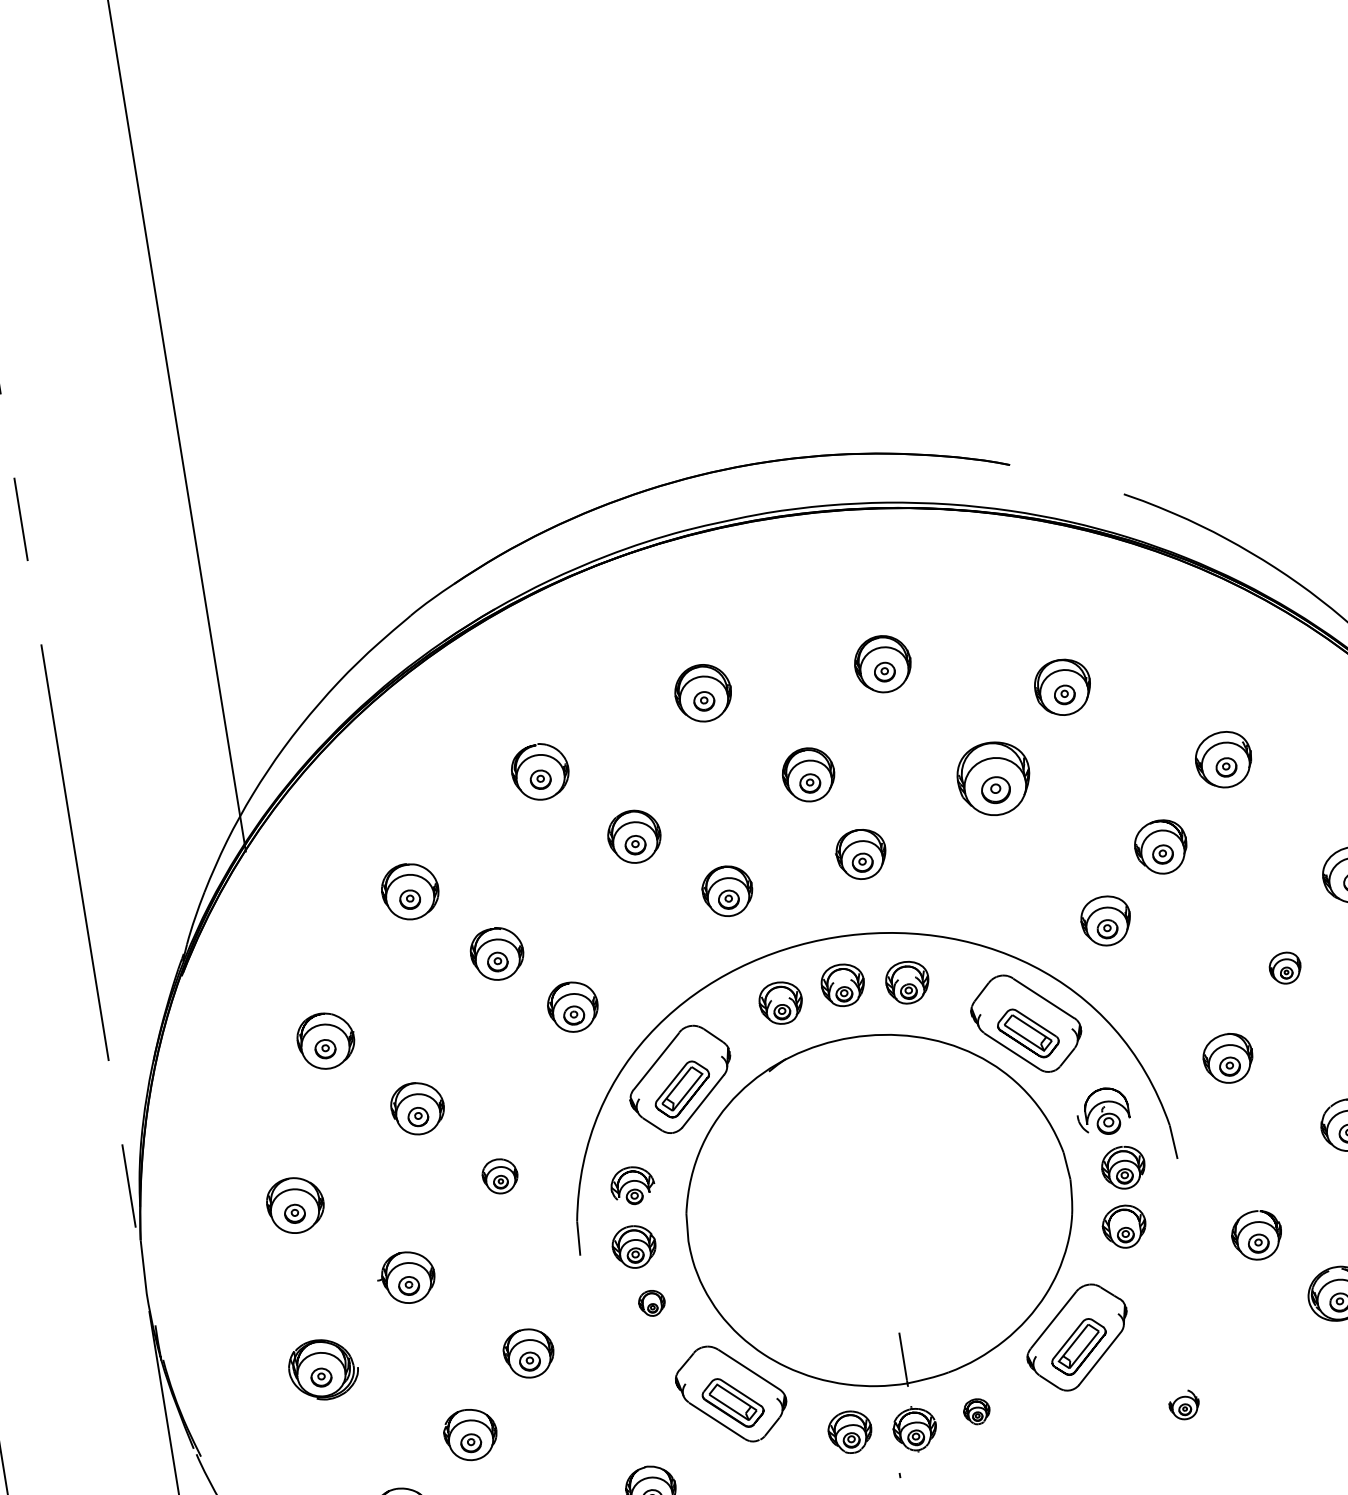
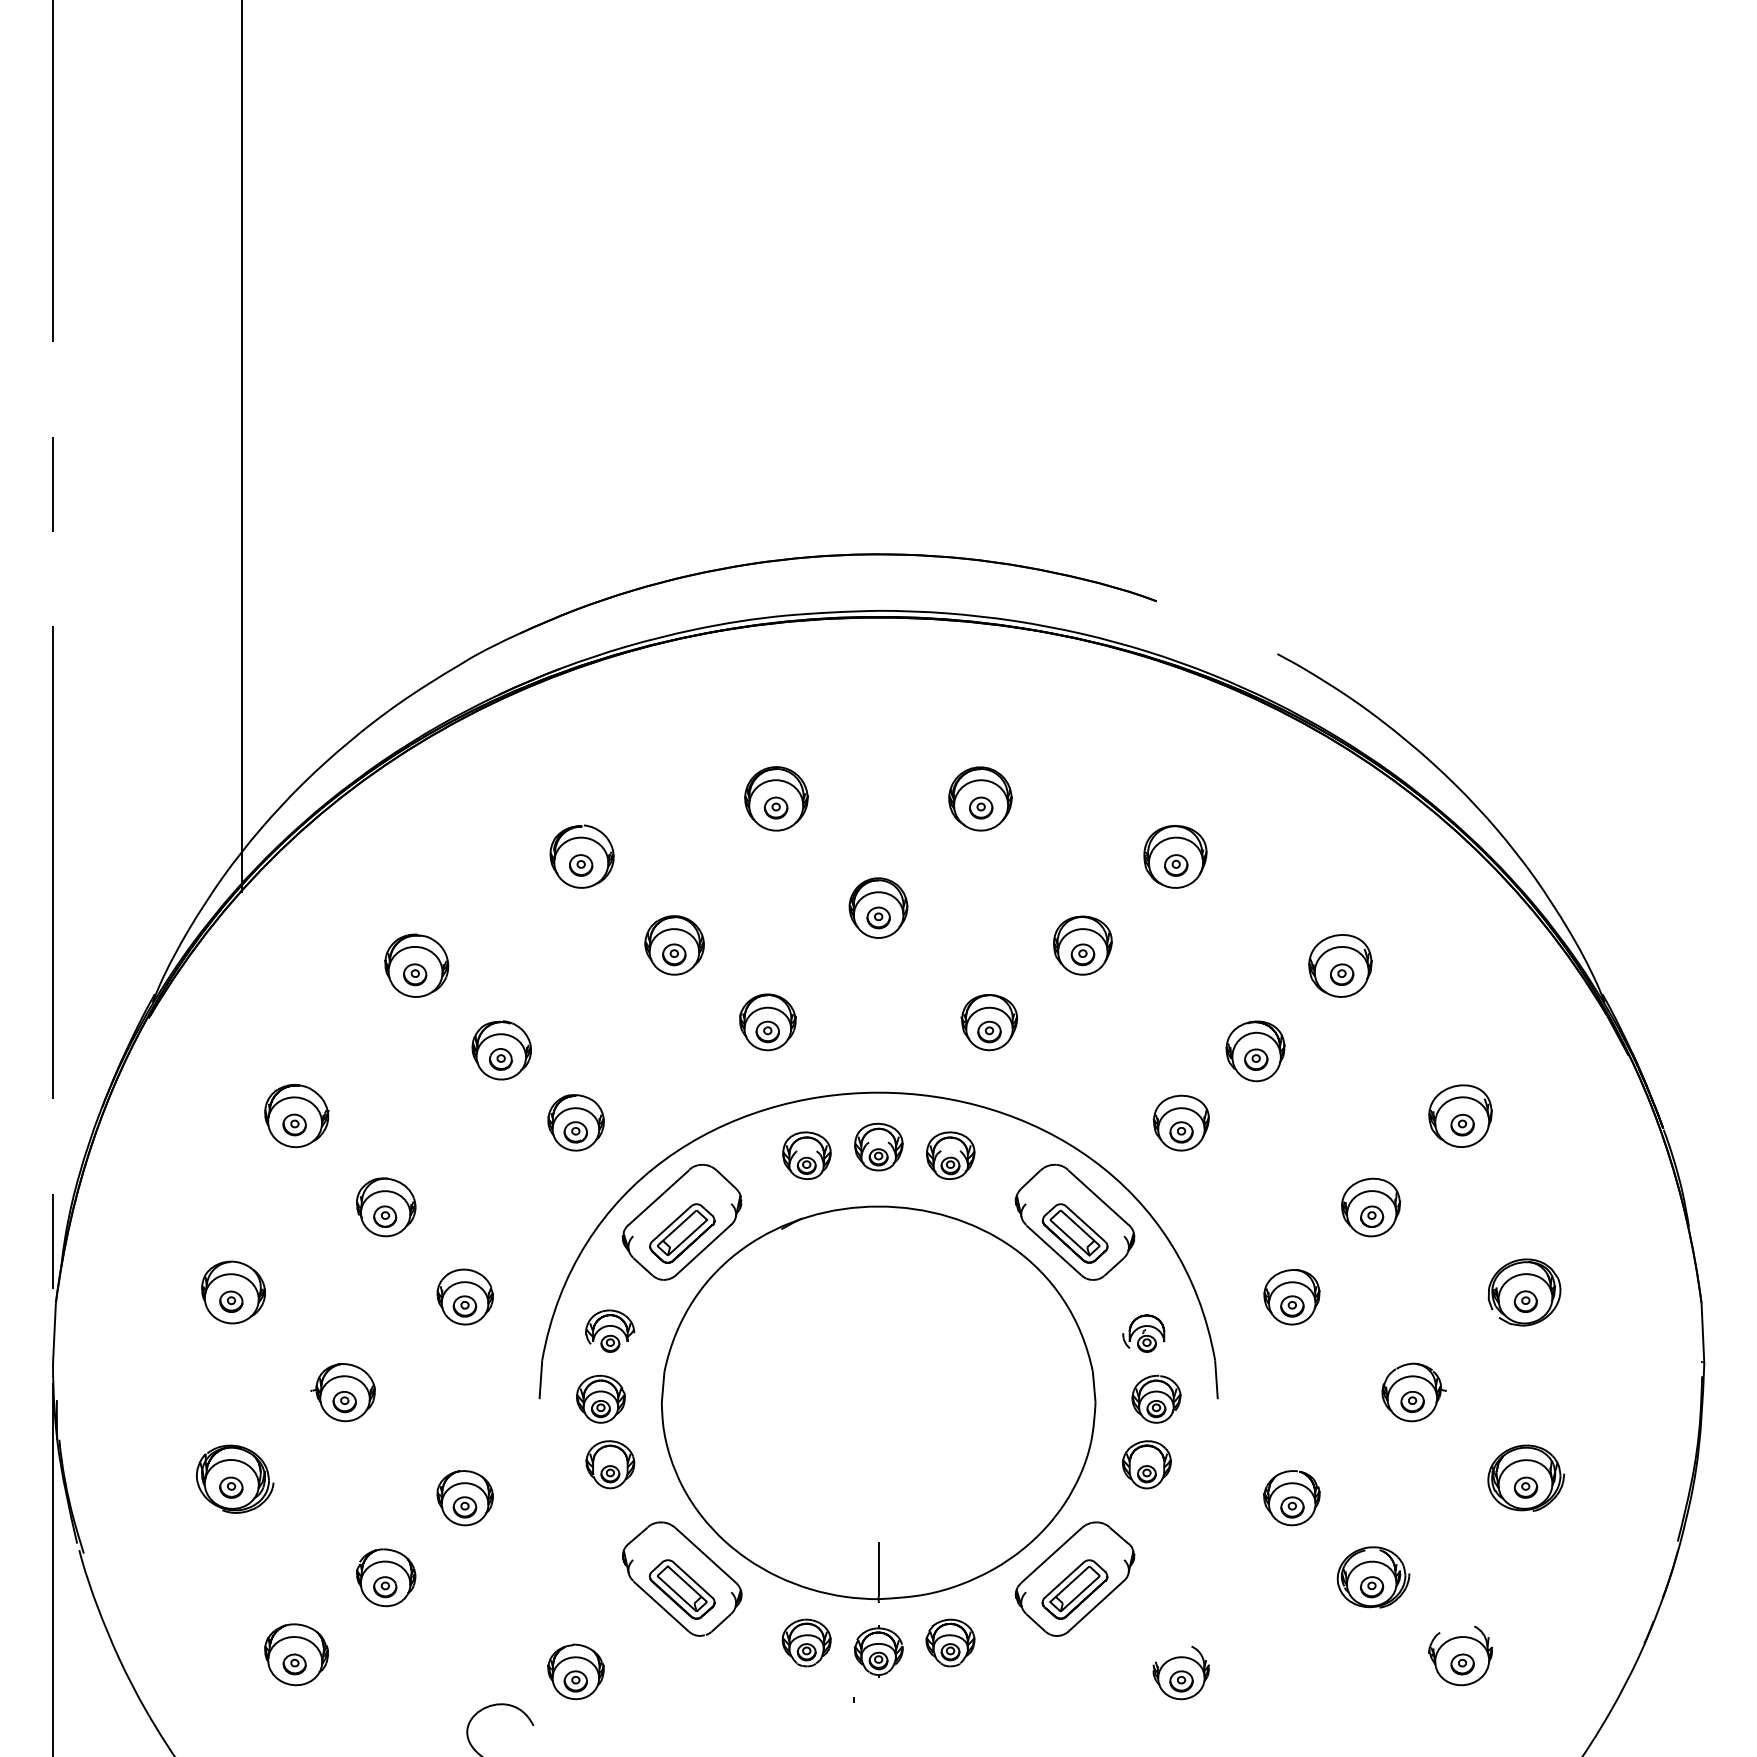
part: (993, 778) -> (1082, 945), size x0.71
part: (861, 854) -> (989, 1022), moved
part: (1285, 968) -> (1371, 1207), size x1.67
part: (1102, 1111) -> (1143, 1333), size x0.71
part: (499, 1175) -> (464, 1296), size x1.43
part: (652, 1303) -> (610, 1464), size x1.67
part: (1183, 1404) -> (1180, 1672), size x1.67
part: (976, 1411) -> (950, 1642), size x1.67

